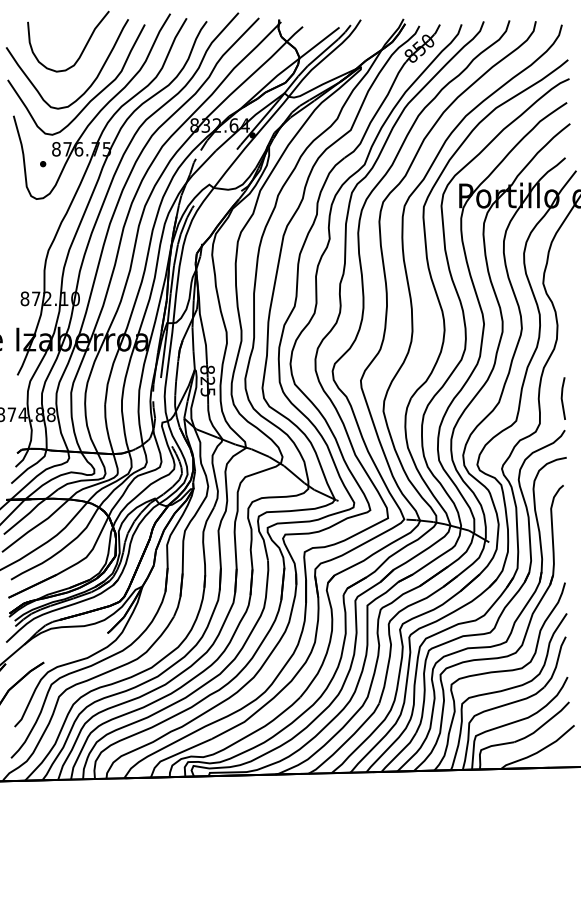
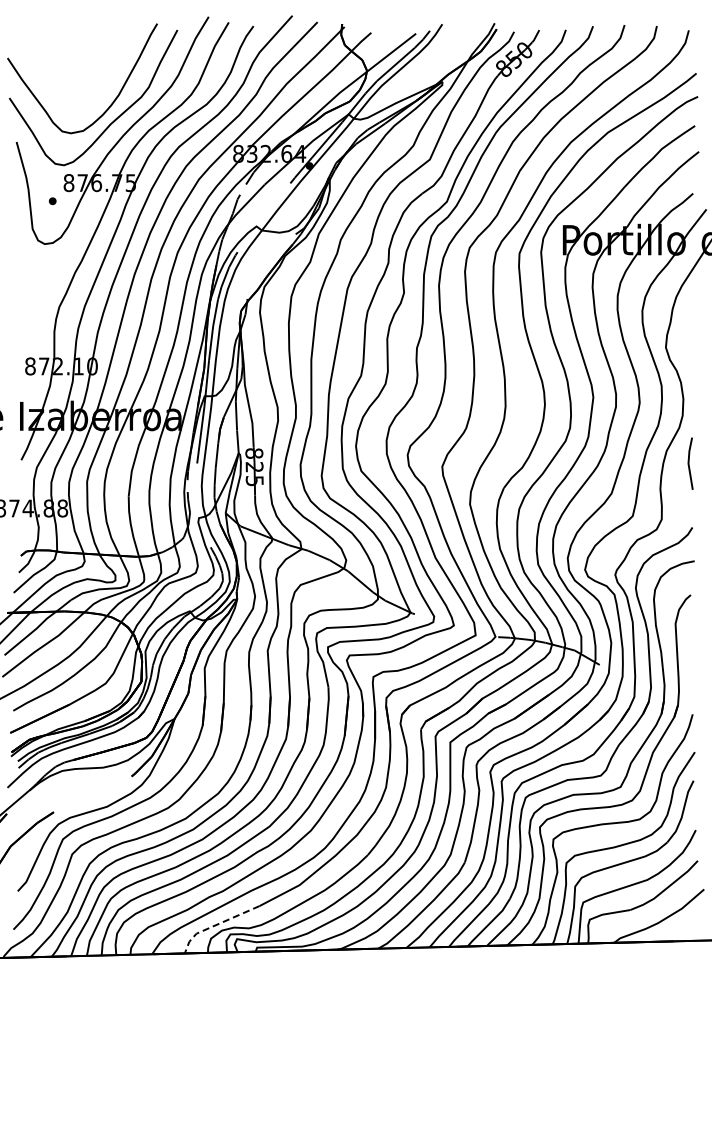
curve: (82, 49) -> (101, 60), removed
line: (562, 398) -> (689, 463), moved
line: (175, 754) -> (215, 925), solid -> dashed

